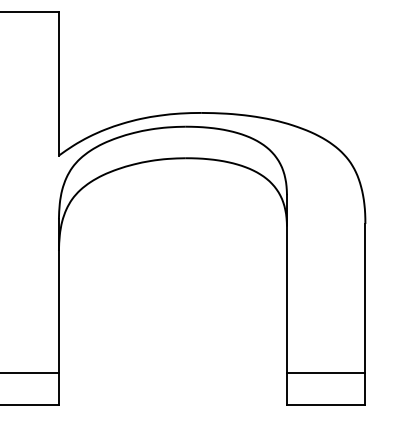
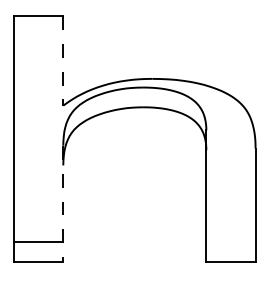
line: (59, 83) -> (63, 60), solid -> dashed
line: (59, 313) -> (63, 204), solid -> dashed
line: (325, 373) -> (230, 242), removed

